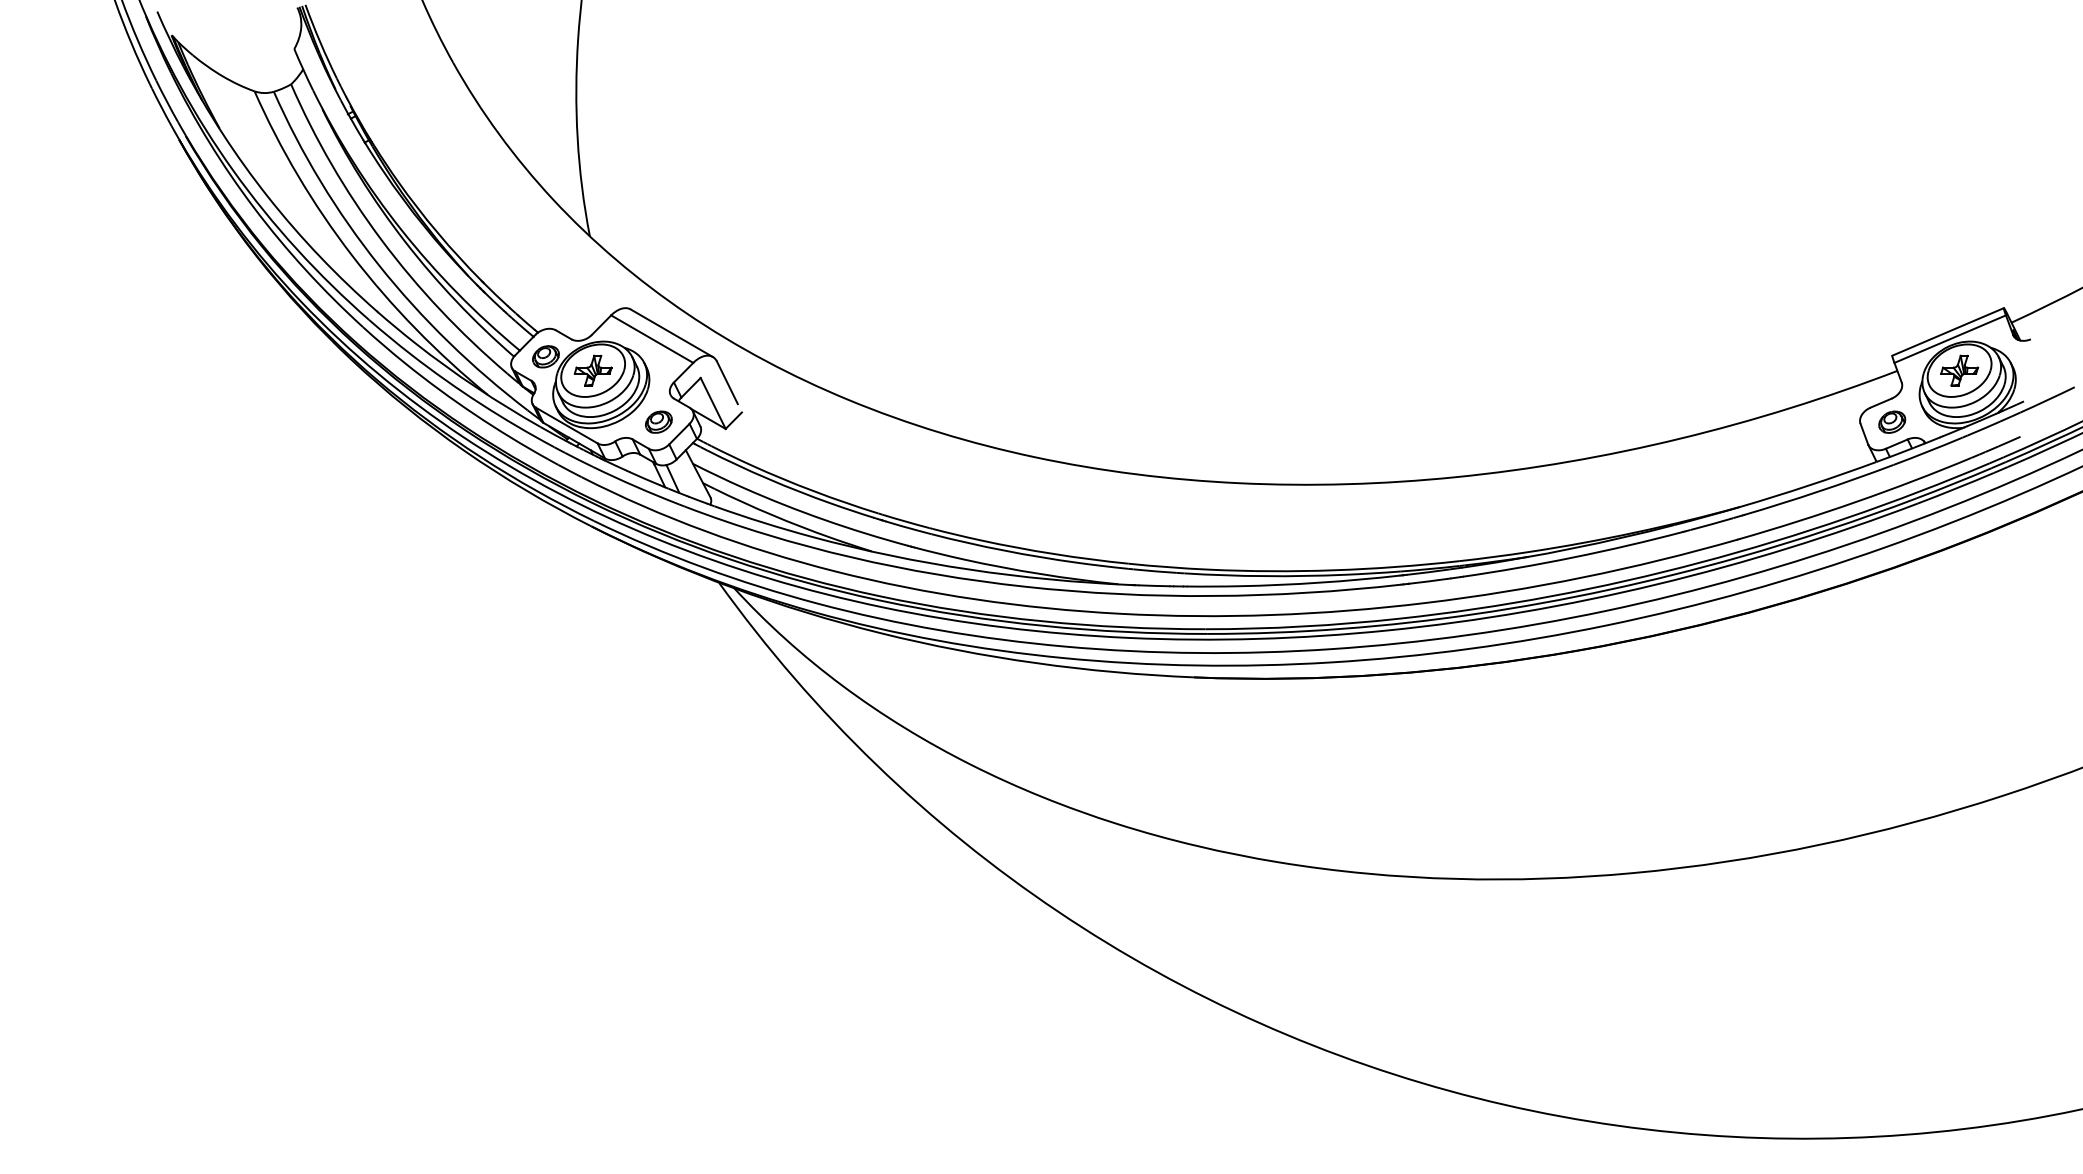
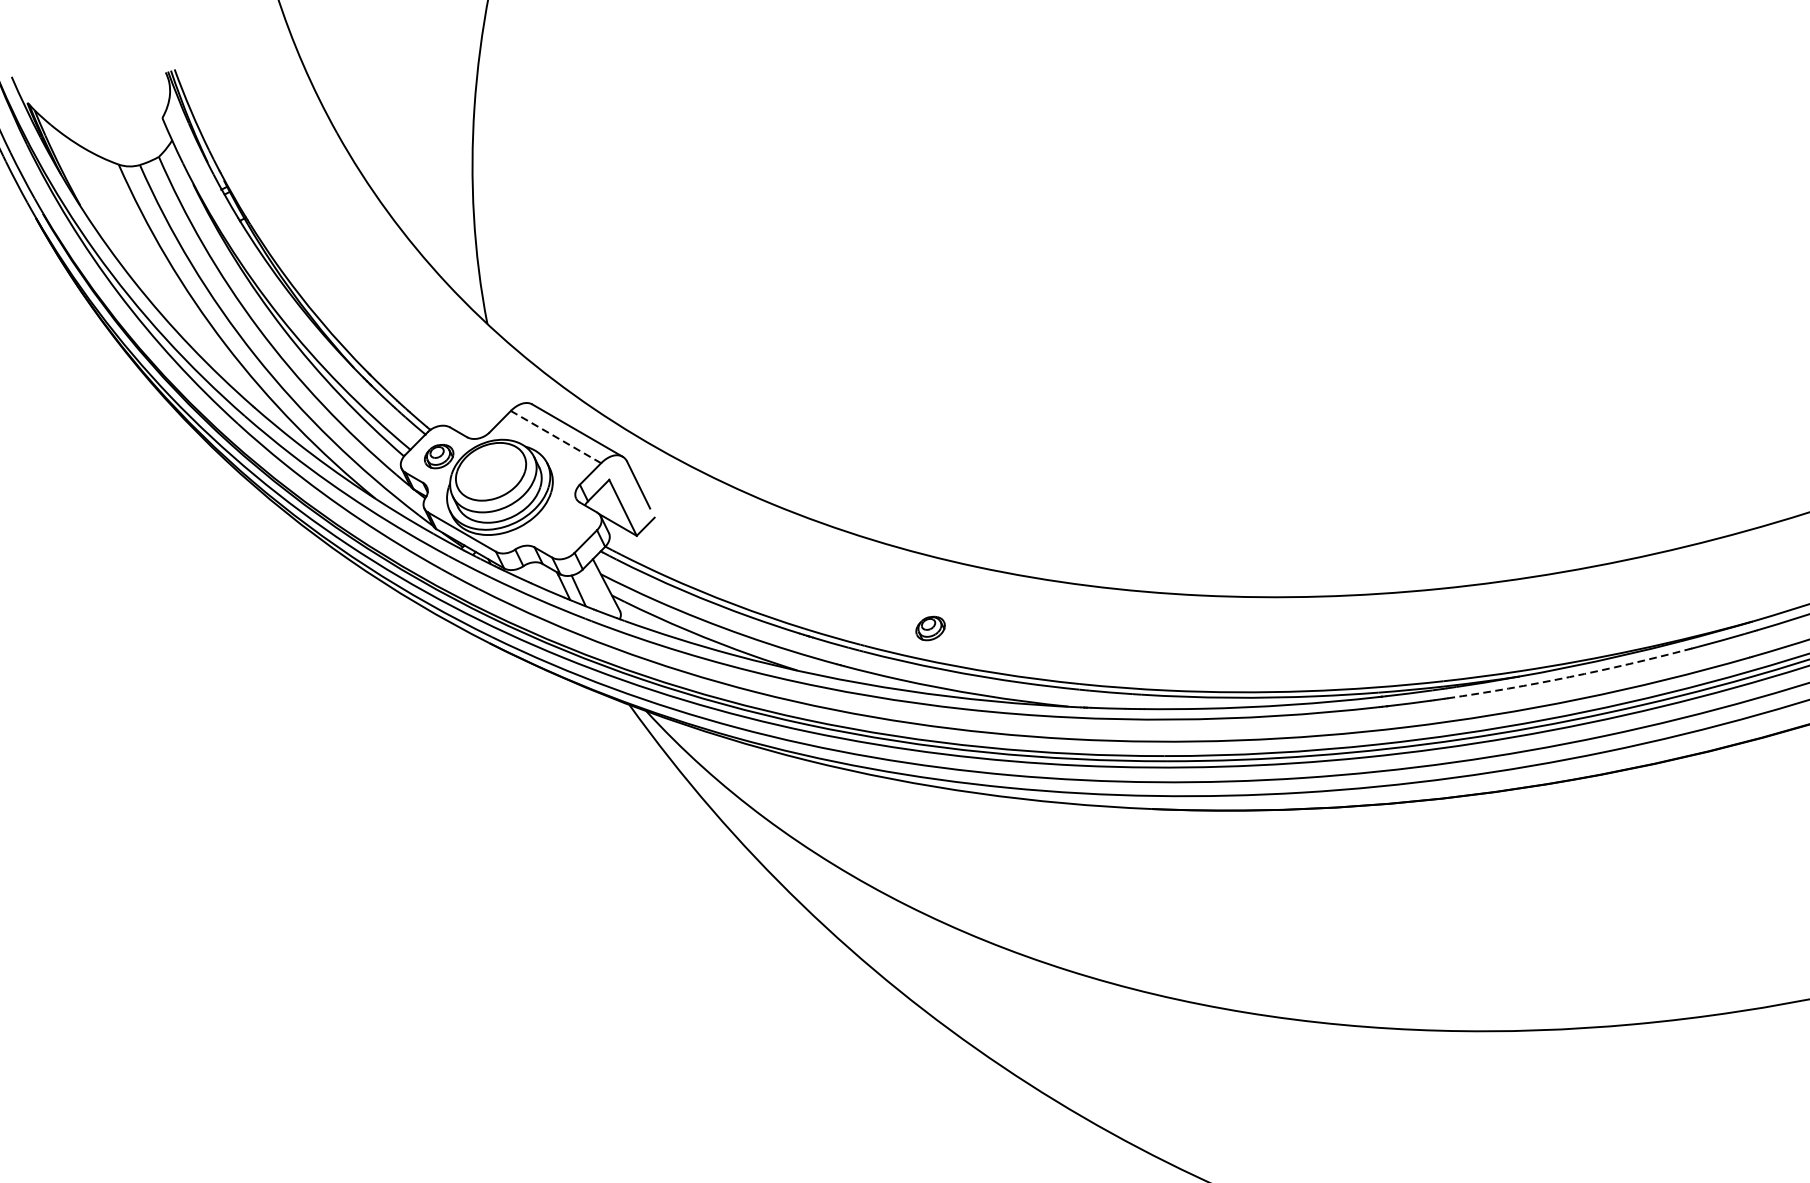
line: (651, 338) -> (555, 436), solid -> dashed
part: (592, 370) -> (490, 471), removed
part: (658, 421) -> (930, 627), moved
arc: (1573, 557) -> (1569, 677), solid -> dashed

